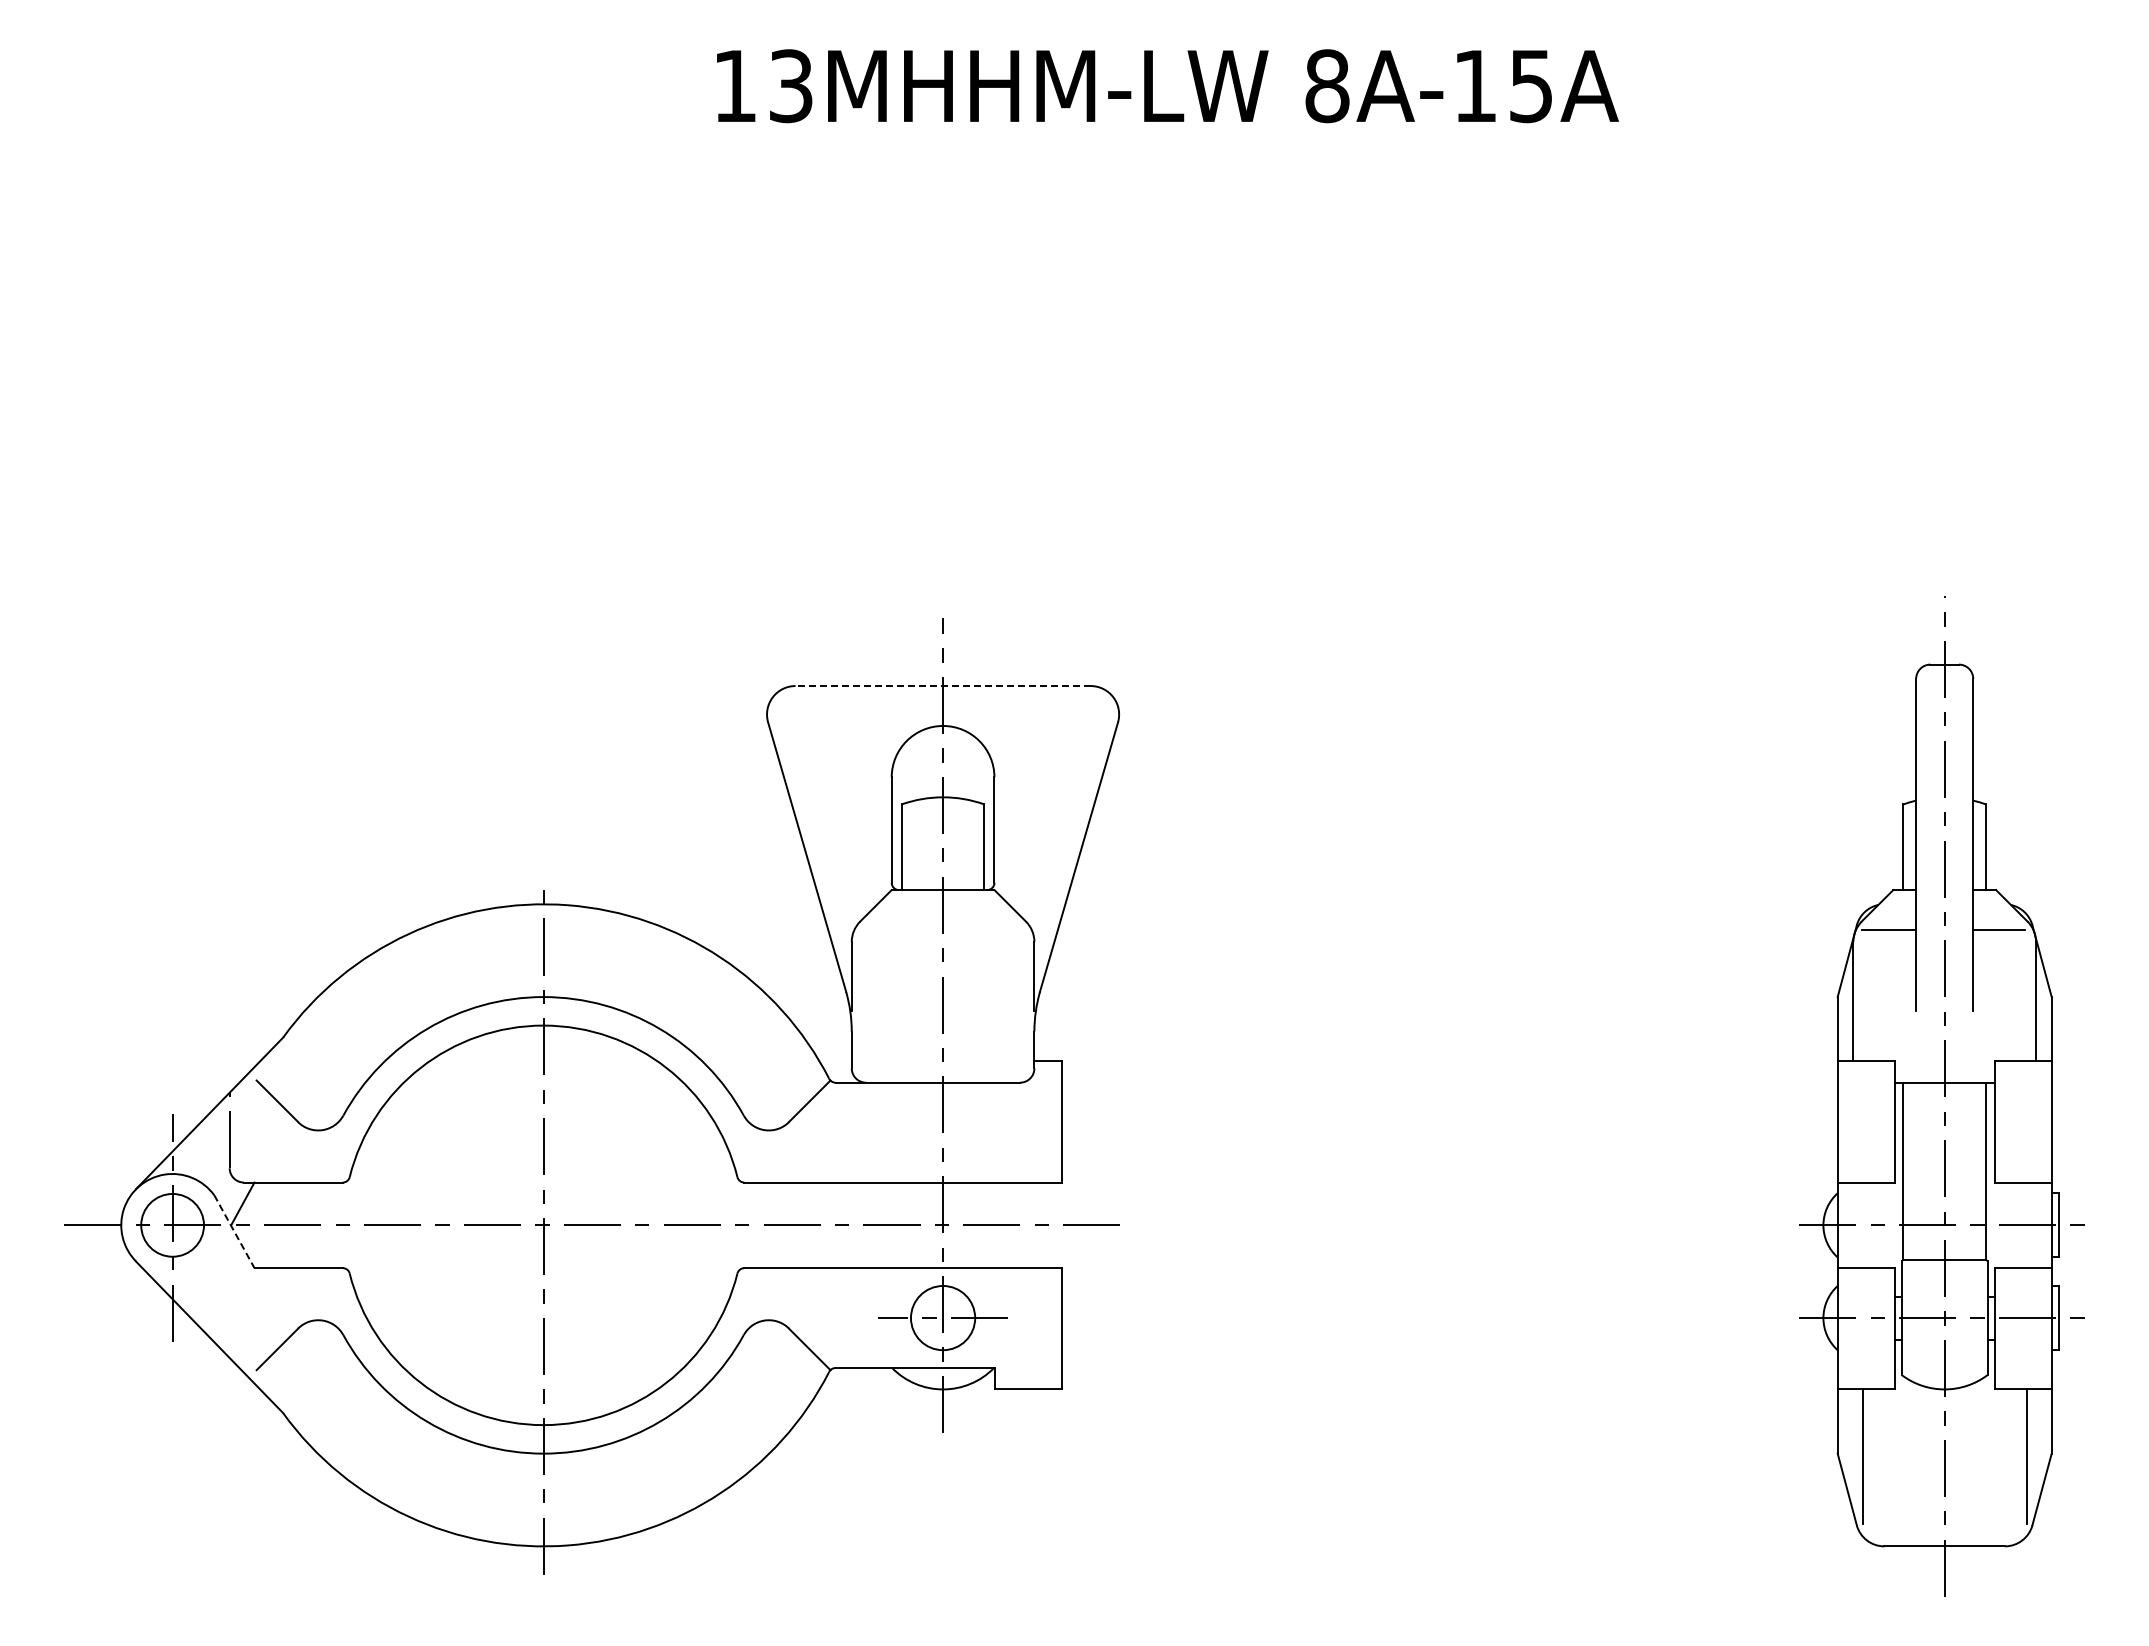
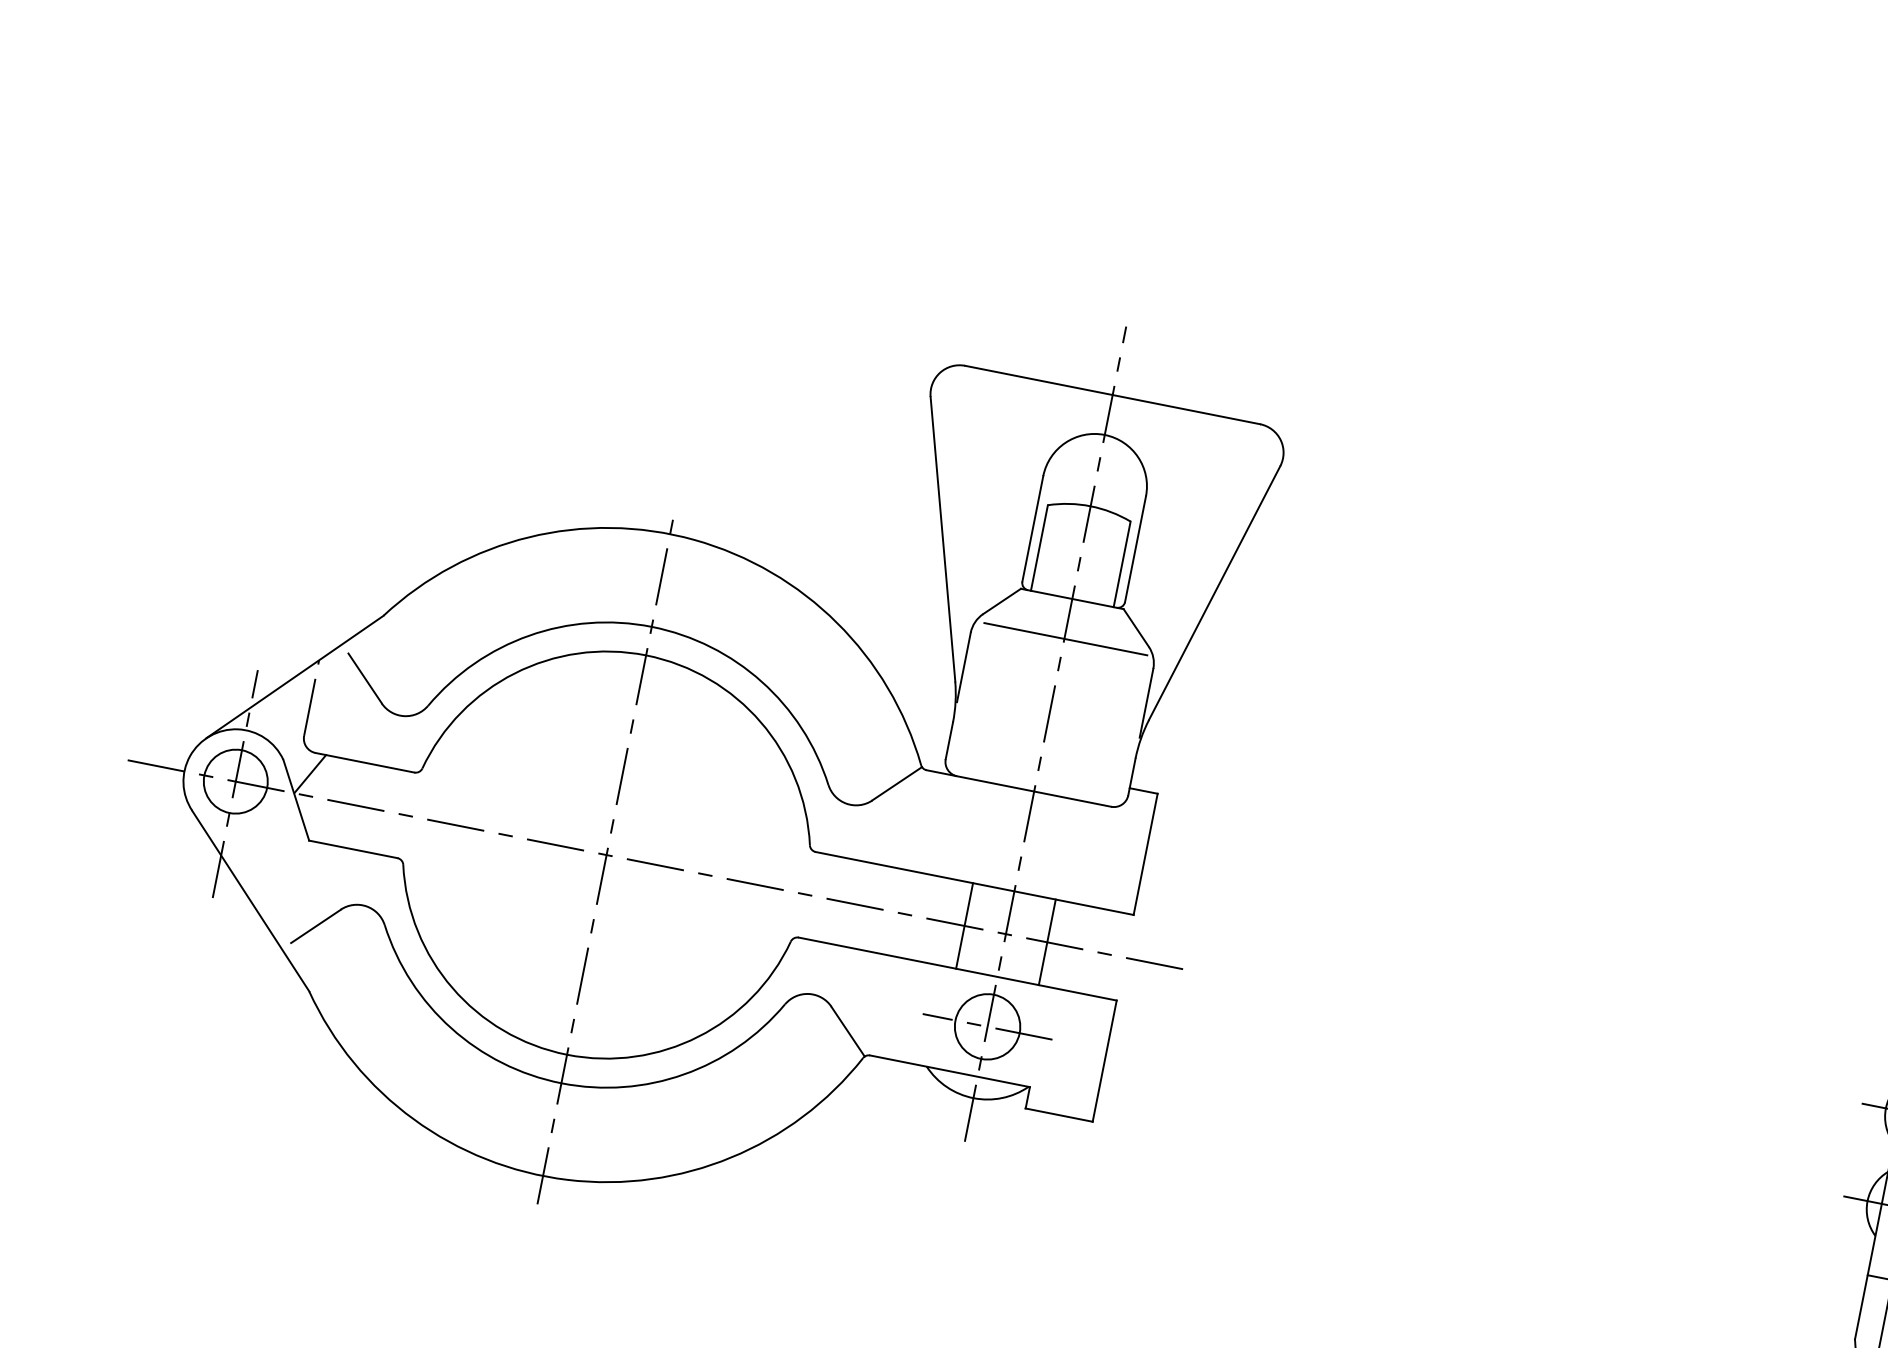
line: (943, 686) -> (1113, 395), dashed -> solid
line: (944, 930) -> (1065, 639), added
line: (901, 1225) -> (964, 926), added
line: (984, 1225) -> (1047, 942), added
line: (234, 1231) -> (296, 800), dashed -> solid

